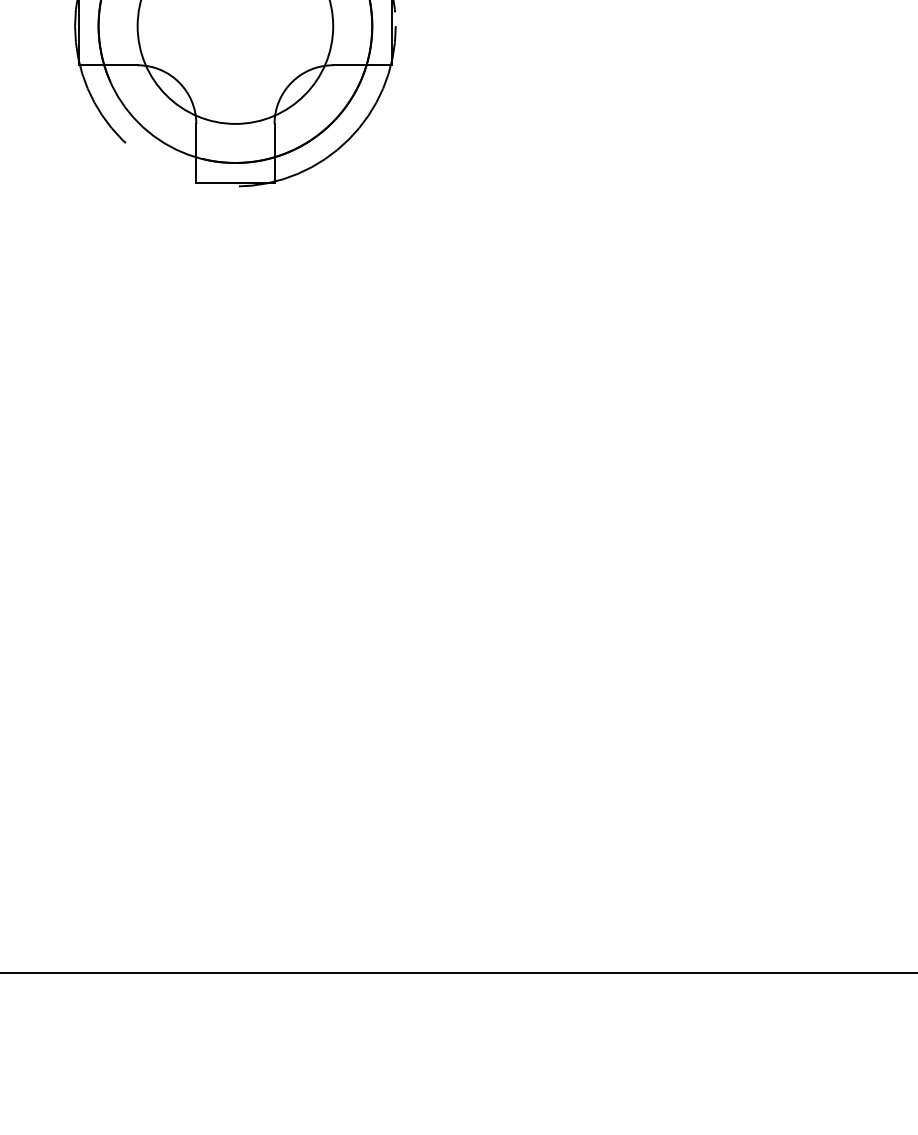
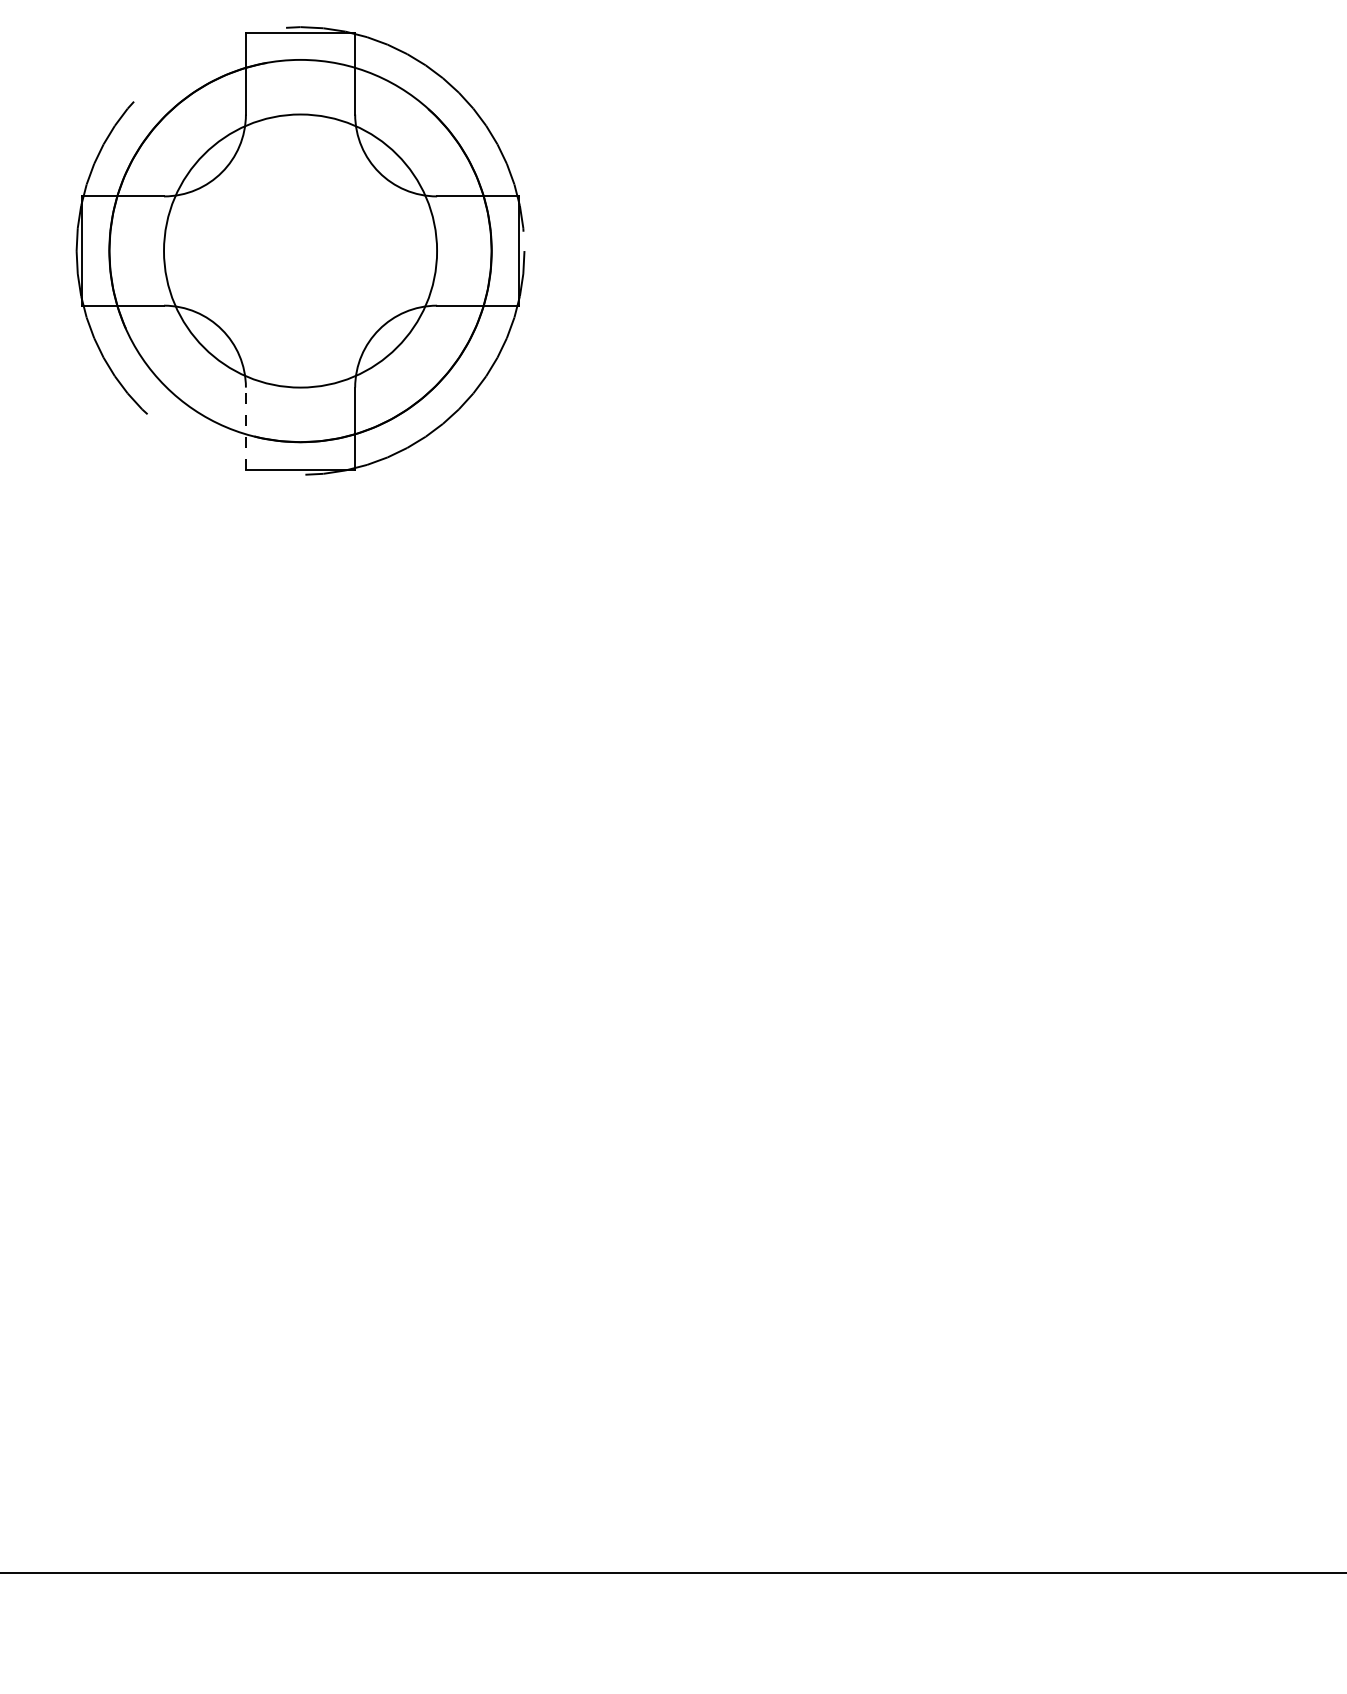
line: (196, 153) -> (245, 428), solid -> dashed

